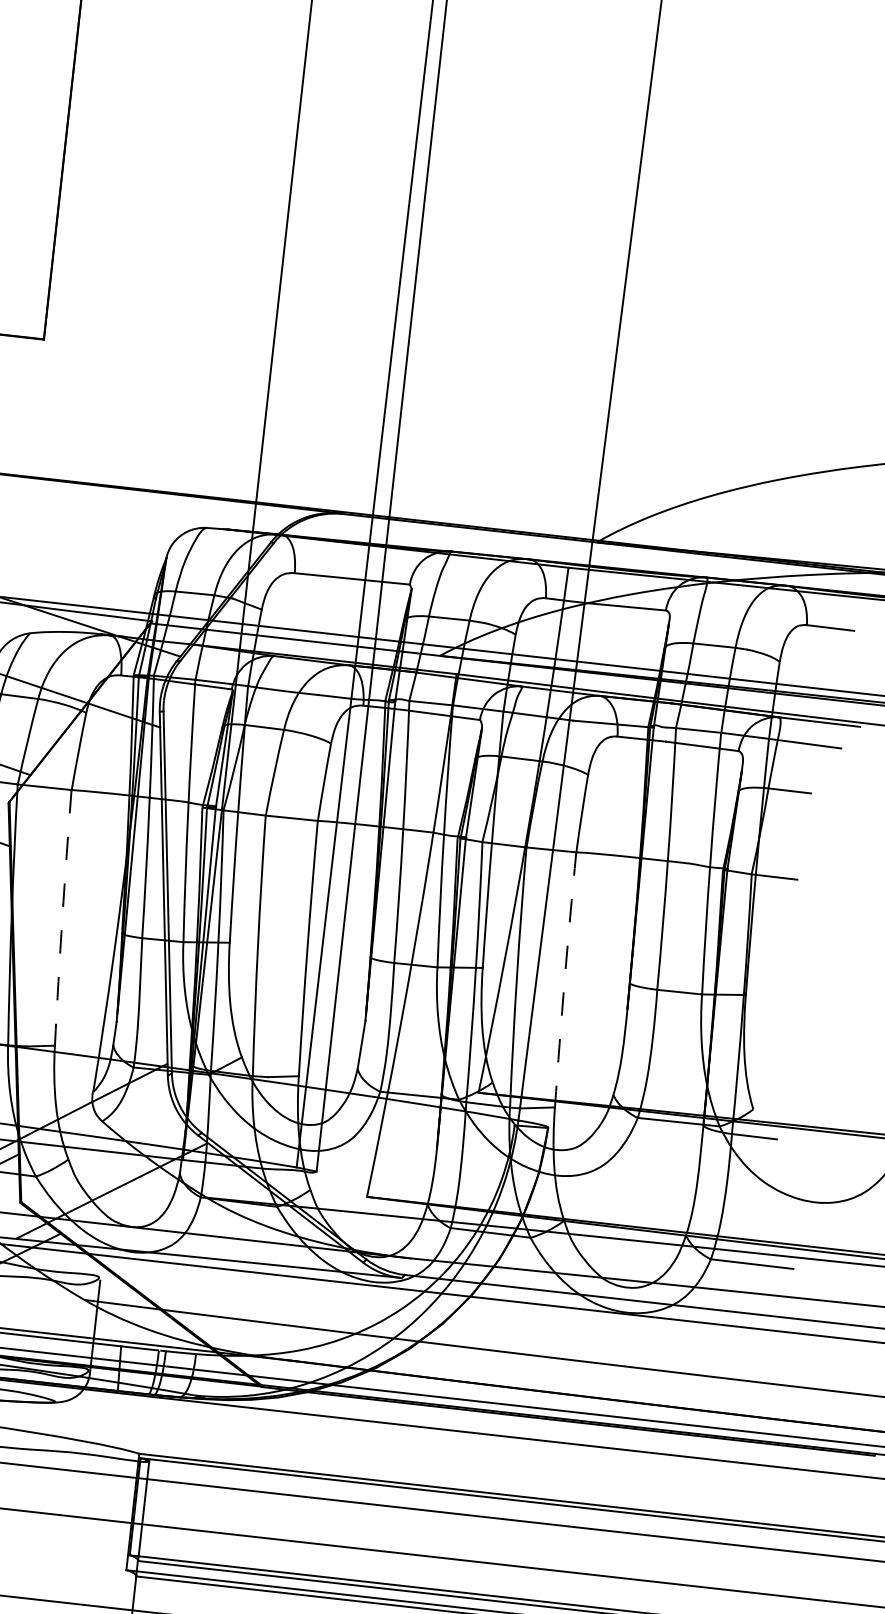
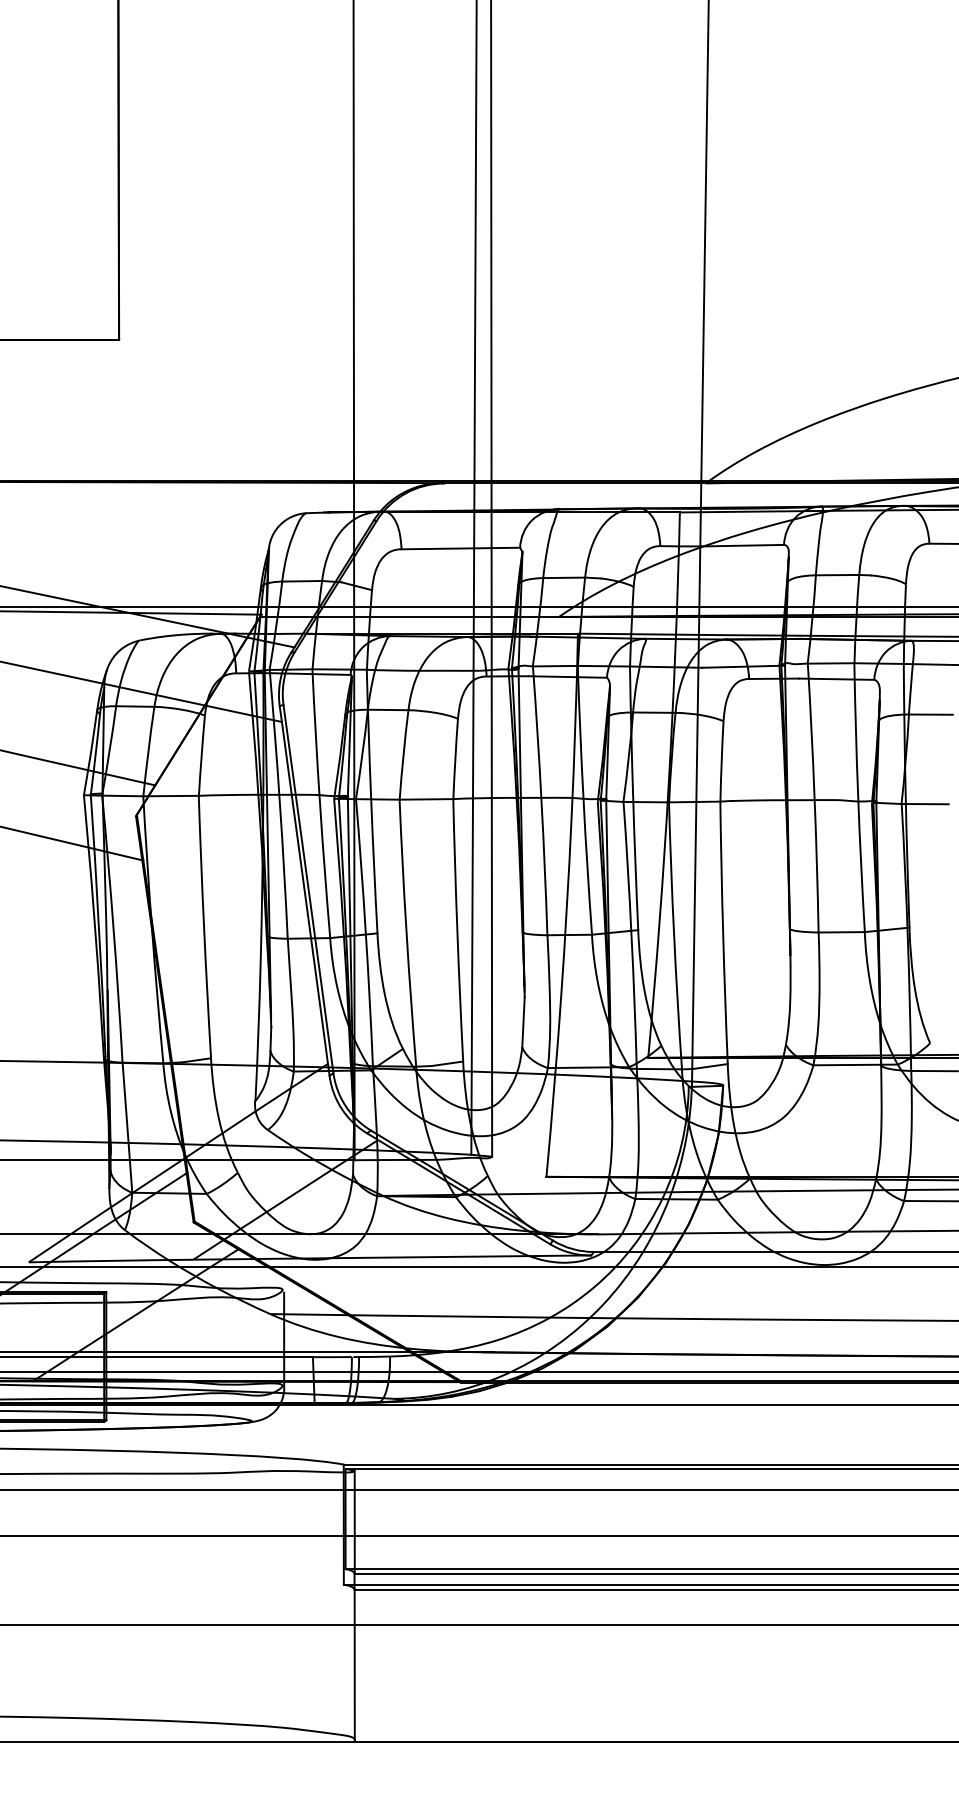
arc: (62, 918) -> (204, 927), dashed -> solid
arc: (565, 979) -> (723, 932), dashed -> solid

